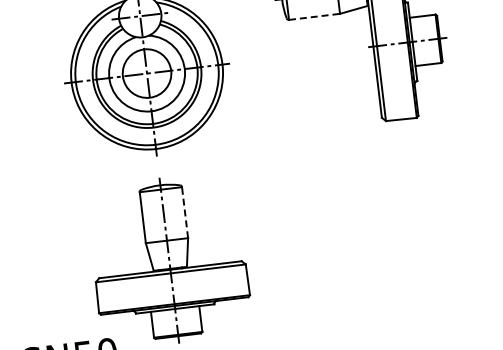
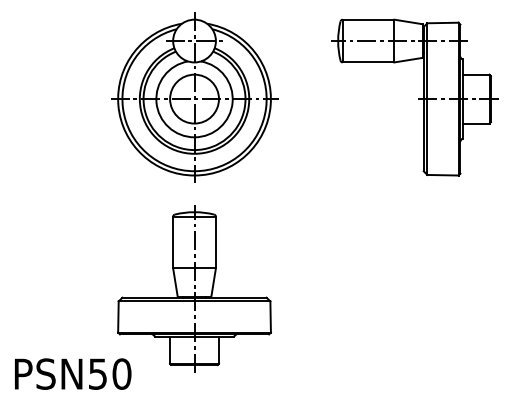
line: (314, 16) -> (368, 62), dashed -> solid
line: (184, 212) -> (215, 242), dashed -> solid

